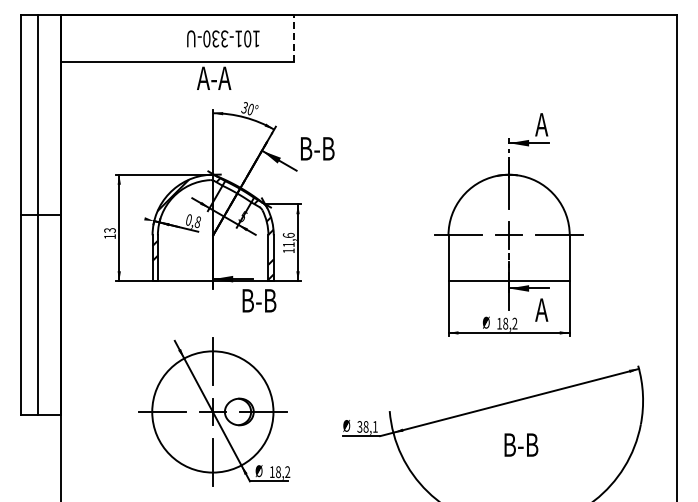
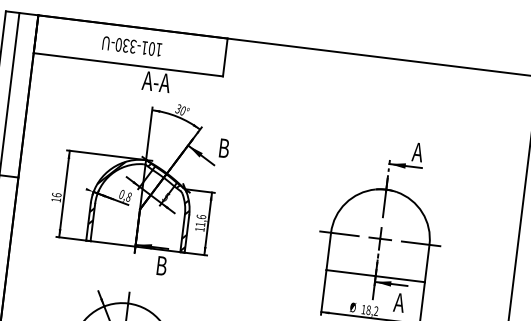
line: (294, 37) -> (225, 56), dashed -> solid
text: (223, 38) -> (132, 46), moved
text: (324, 148) -> (239, 149), B-B -> B
text: (109, 230) -> (56, 195), 13 -> 16
text: (266, 300) -> (176, 267), B-B -> B

